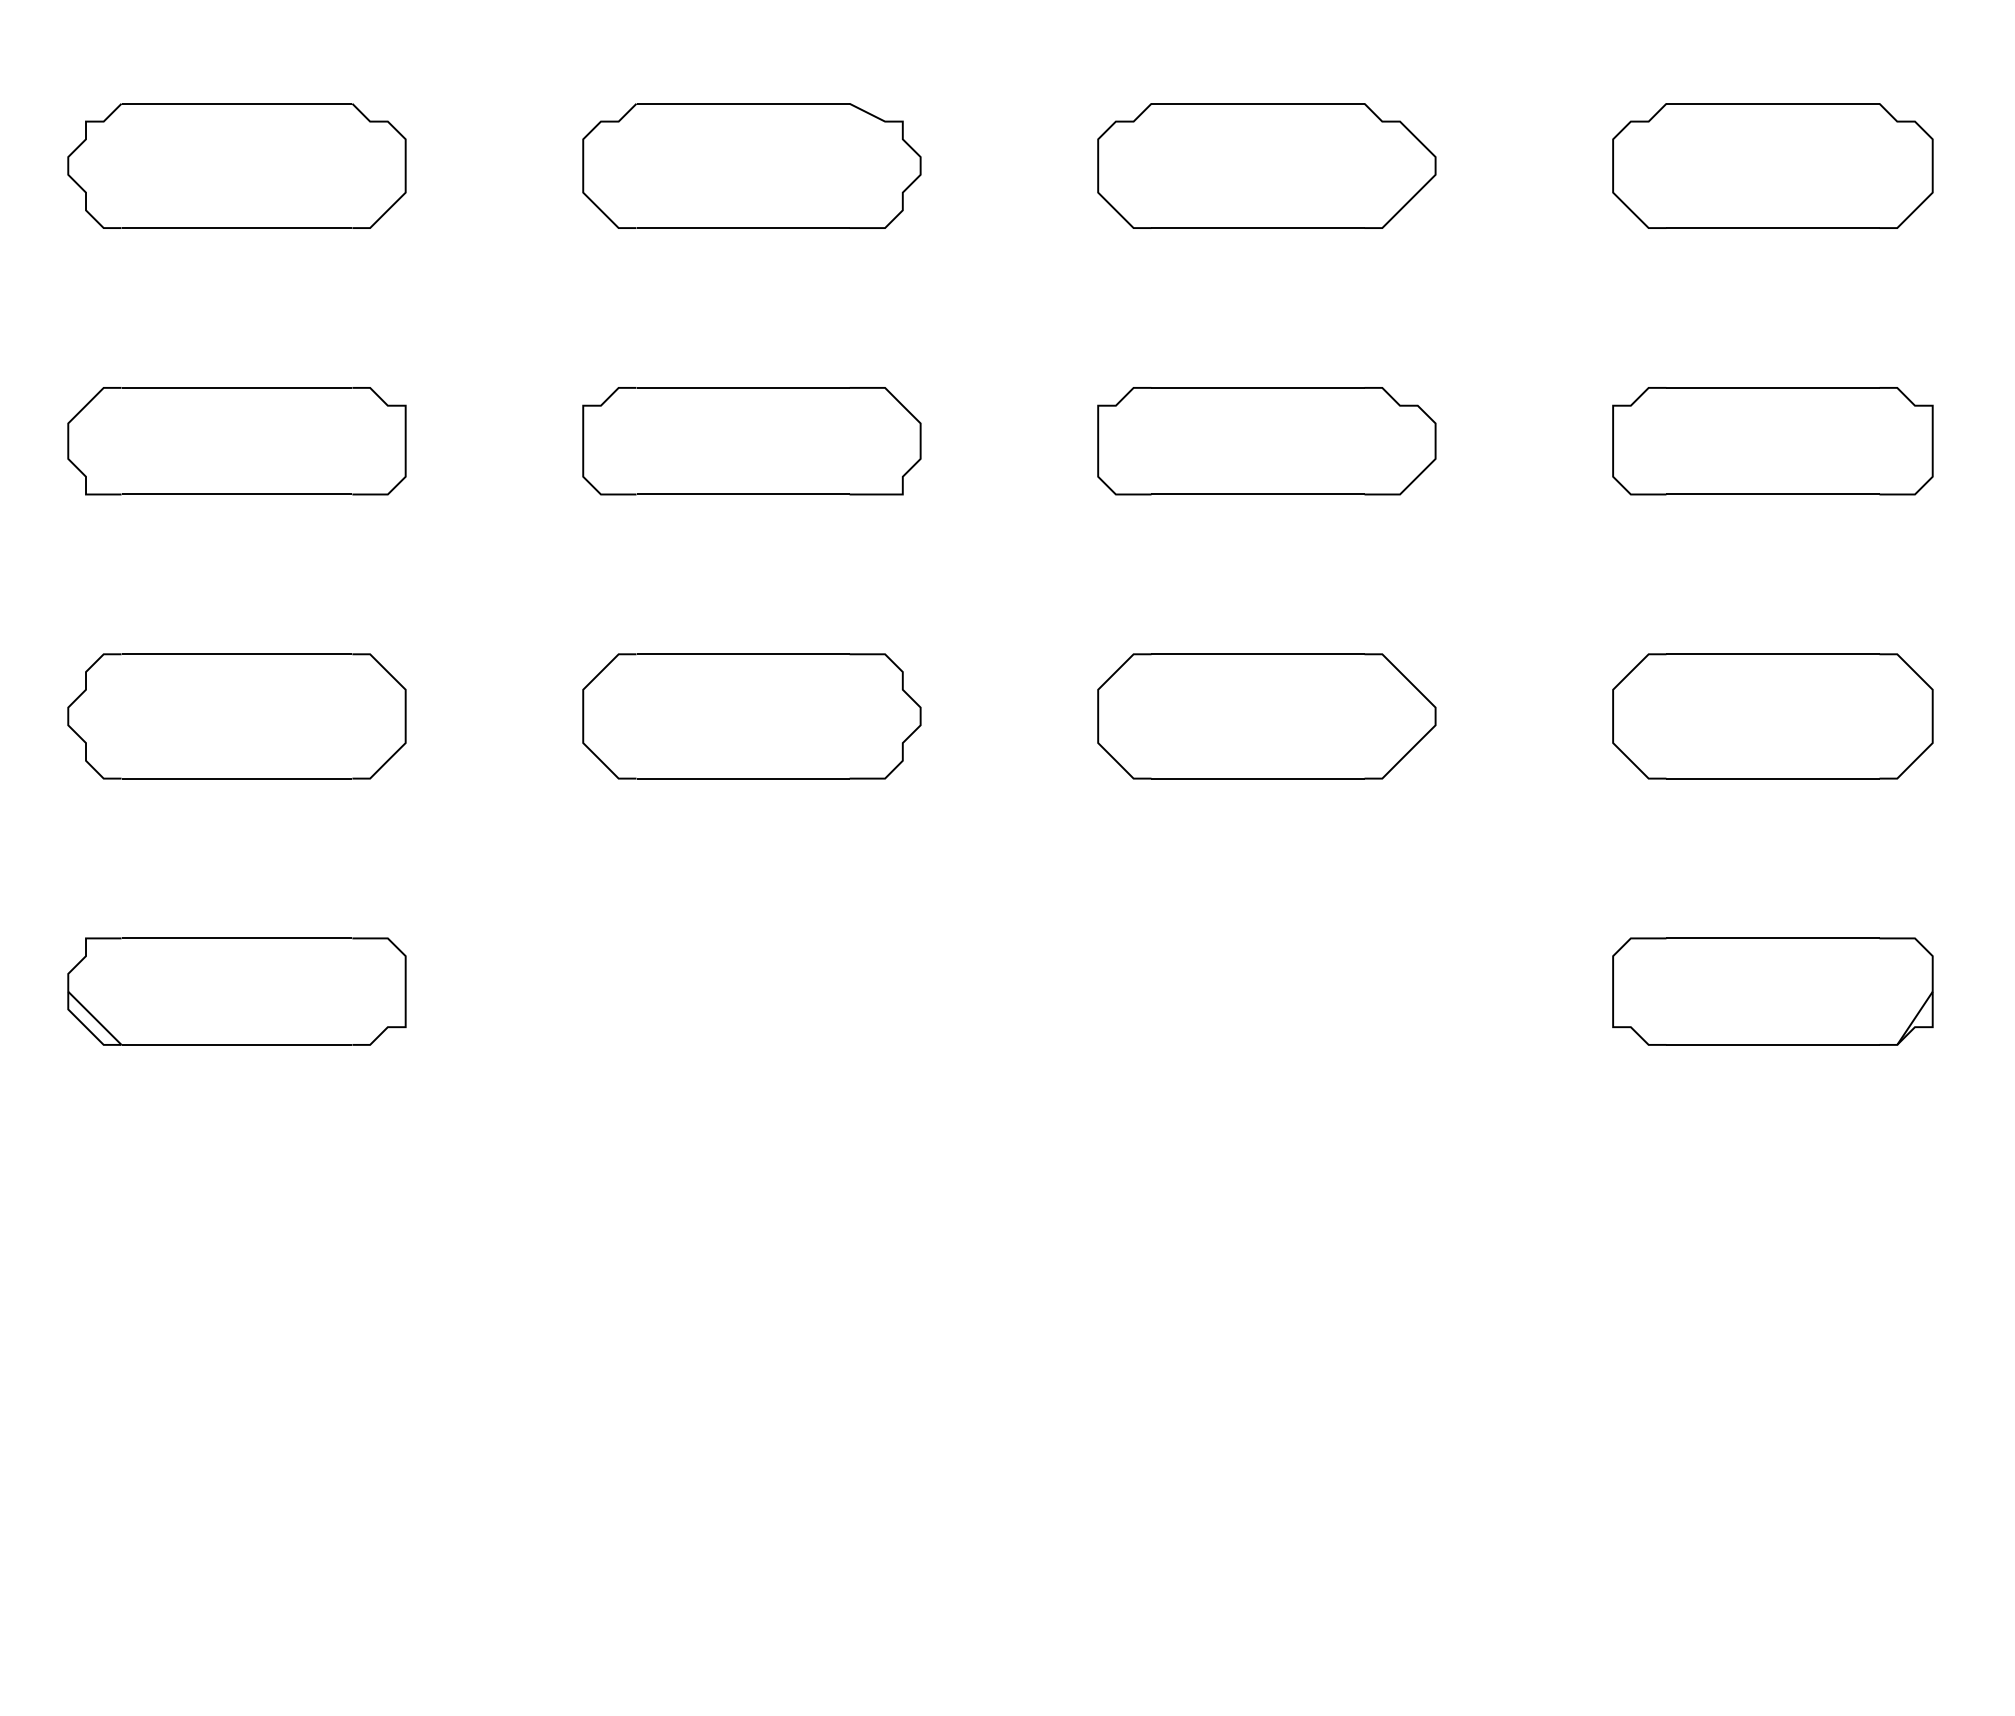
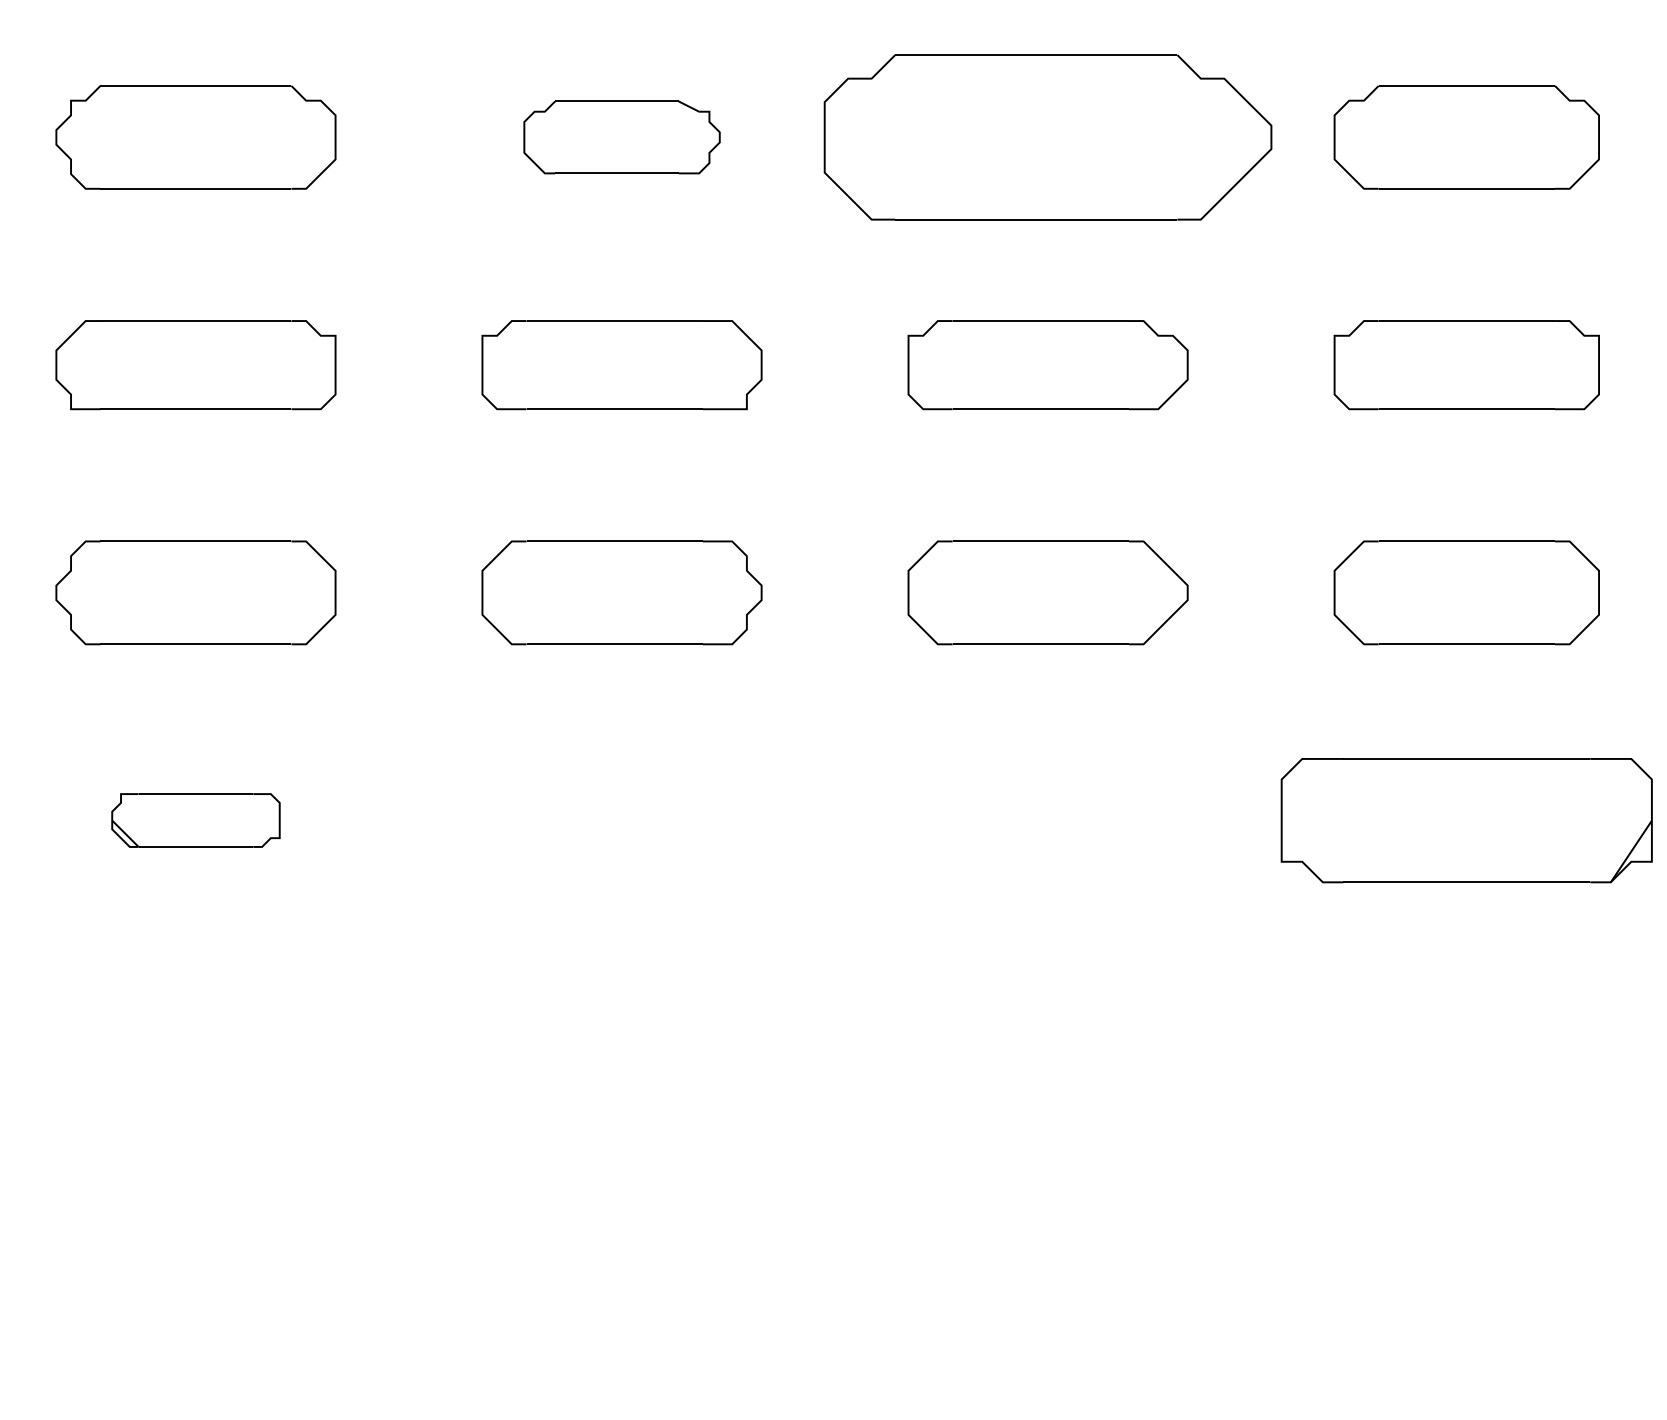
part: (751, 165) -> (621, 137), size x0.7
part: (1266, 165) -> (1047, 137), size x1.6
part: (236, 991) -> (195, 820), size x0.6
part: (1772, 991) -> (1466, 820), size x1.4

